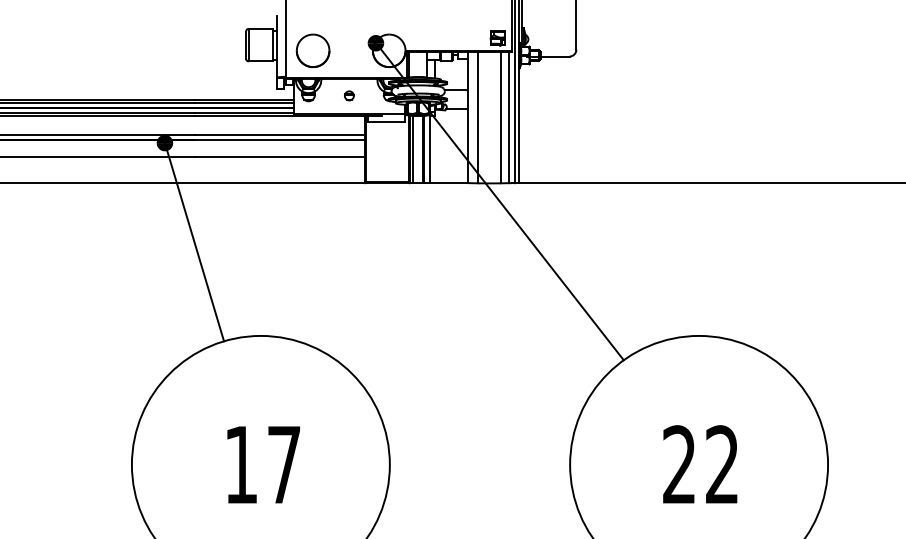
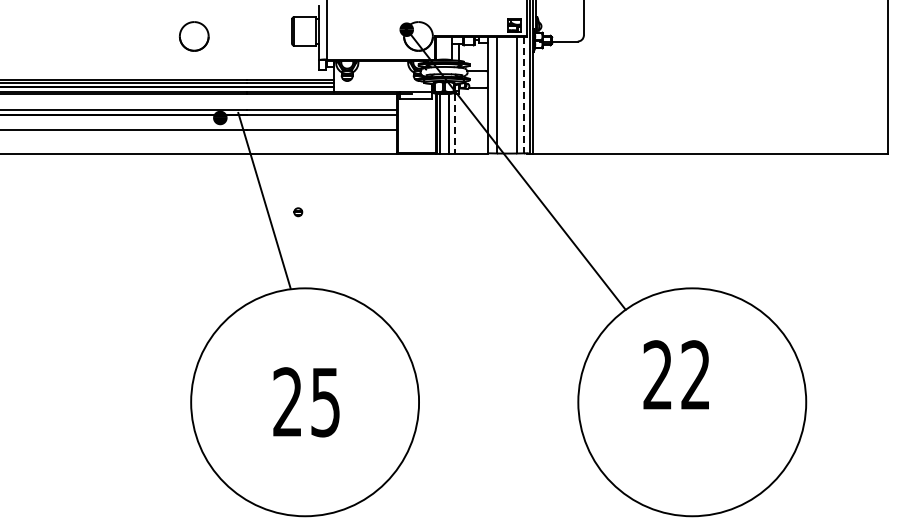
part: (312, 50) -> (193, 36), moved
part: (349, 96) -> (298, 212), moved
line: (509, 117) -> (524, 95), solid -> dashed
line: (429, 149) -> (454, 123), solid -> dashed
line: (194, 242) -> (264, 200), moved
text: (699, 464) -> (675, 374), moved
text: (262, 465) -> (306, 402), 17 -> 25

